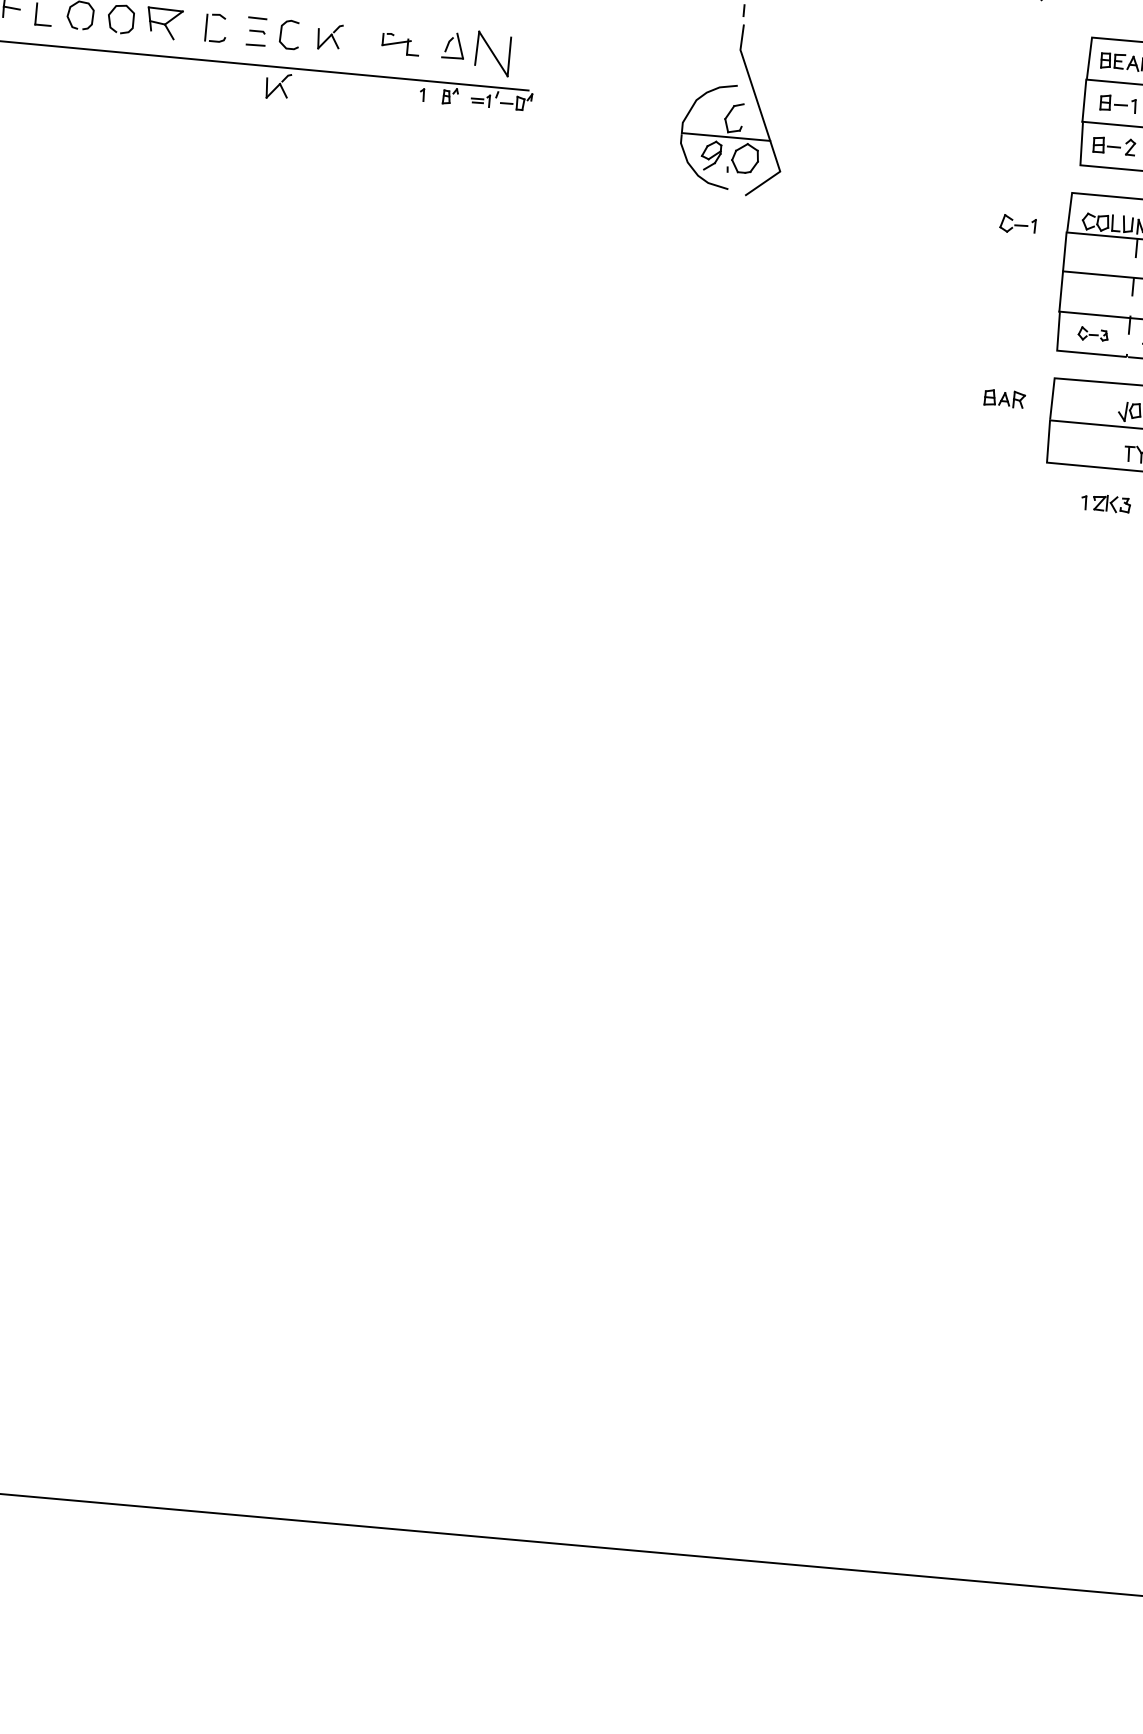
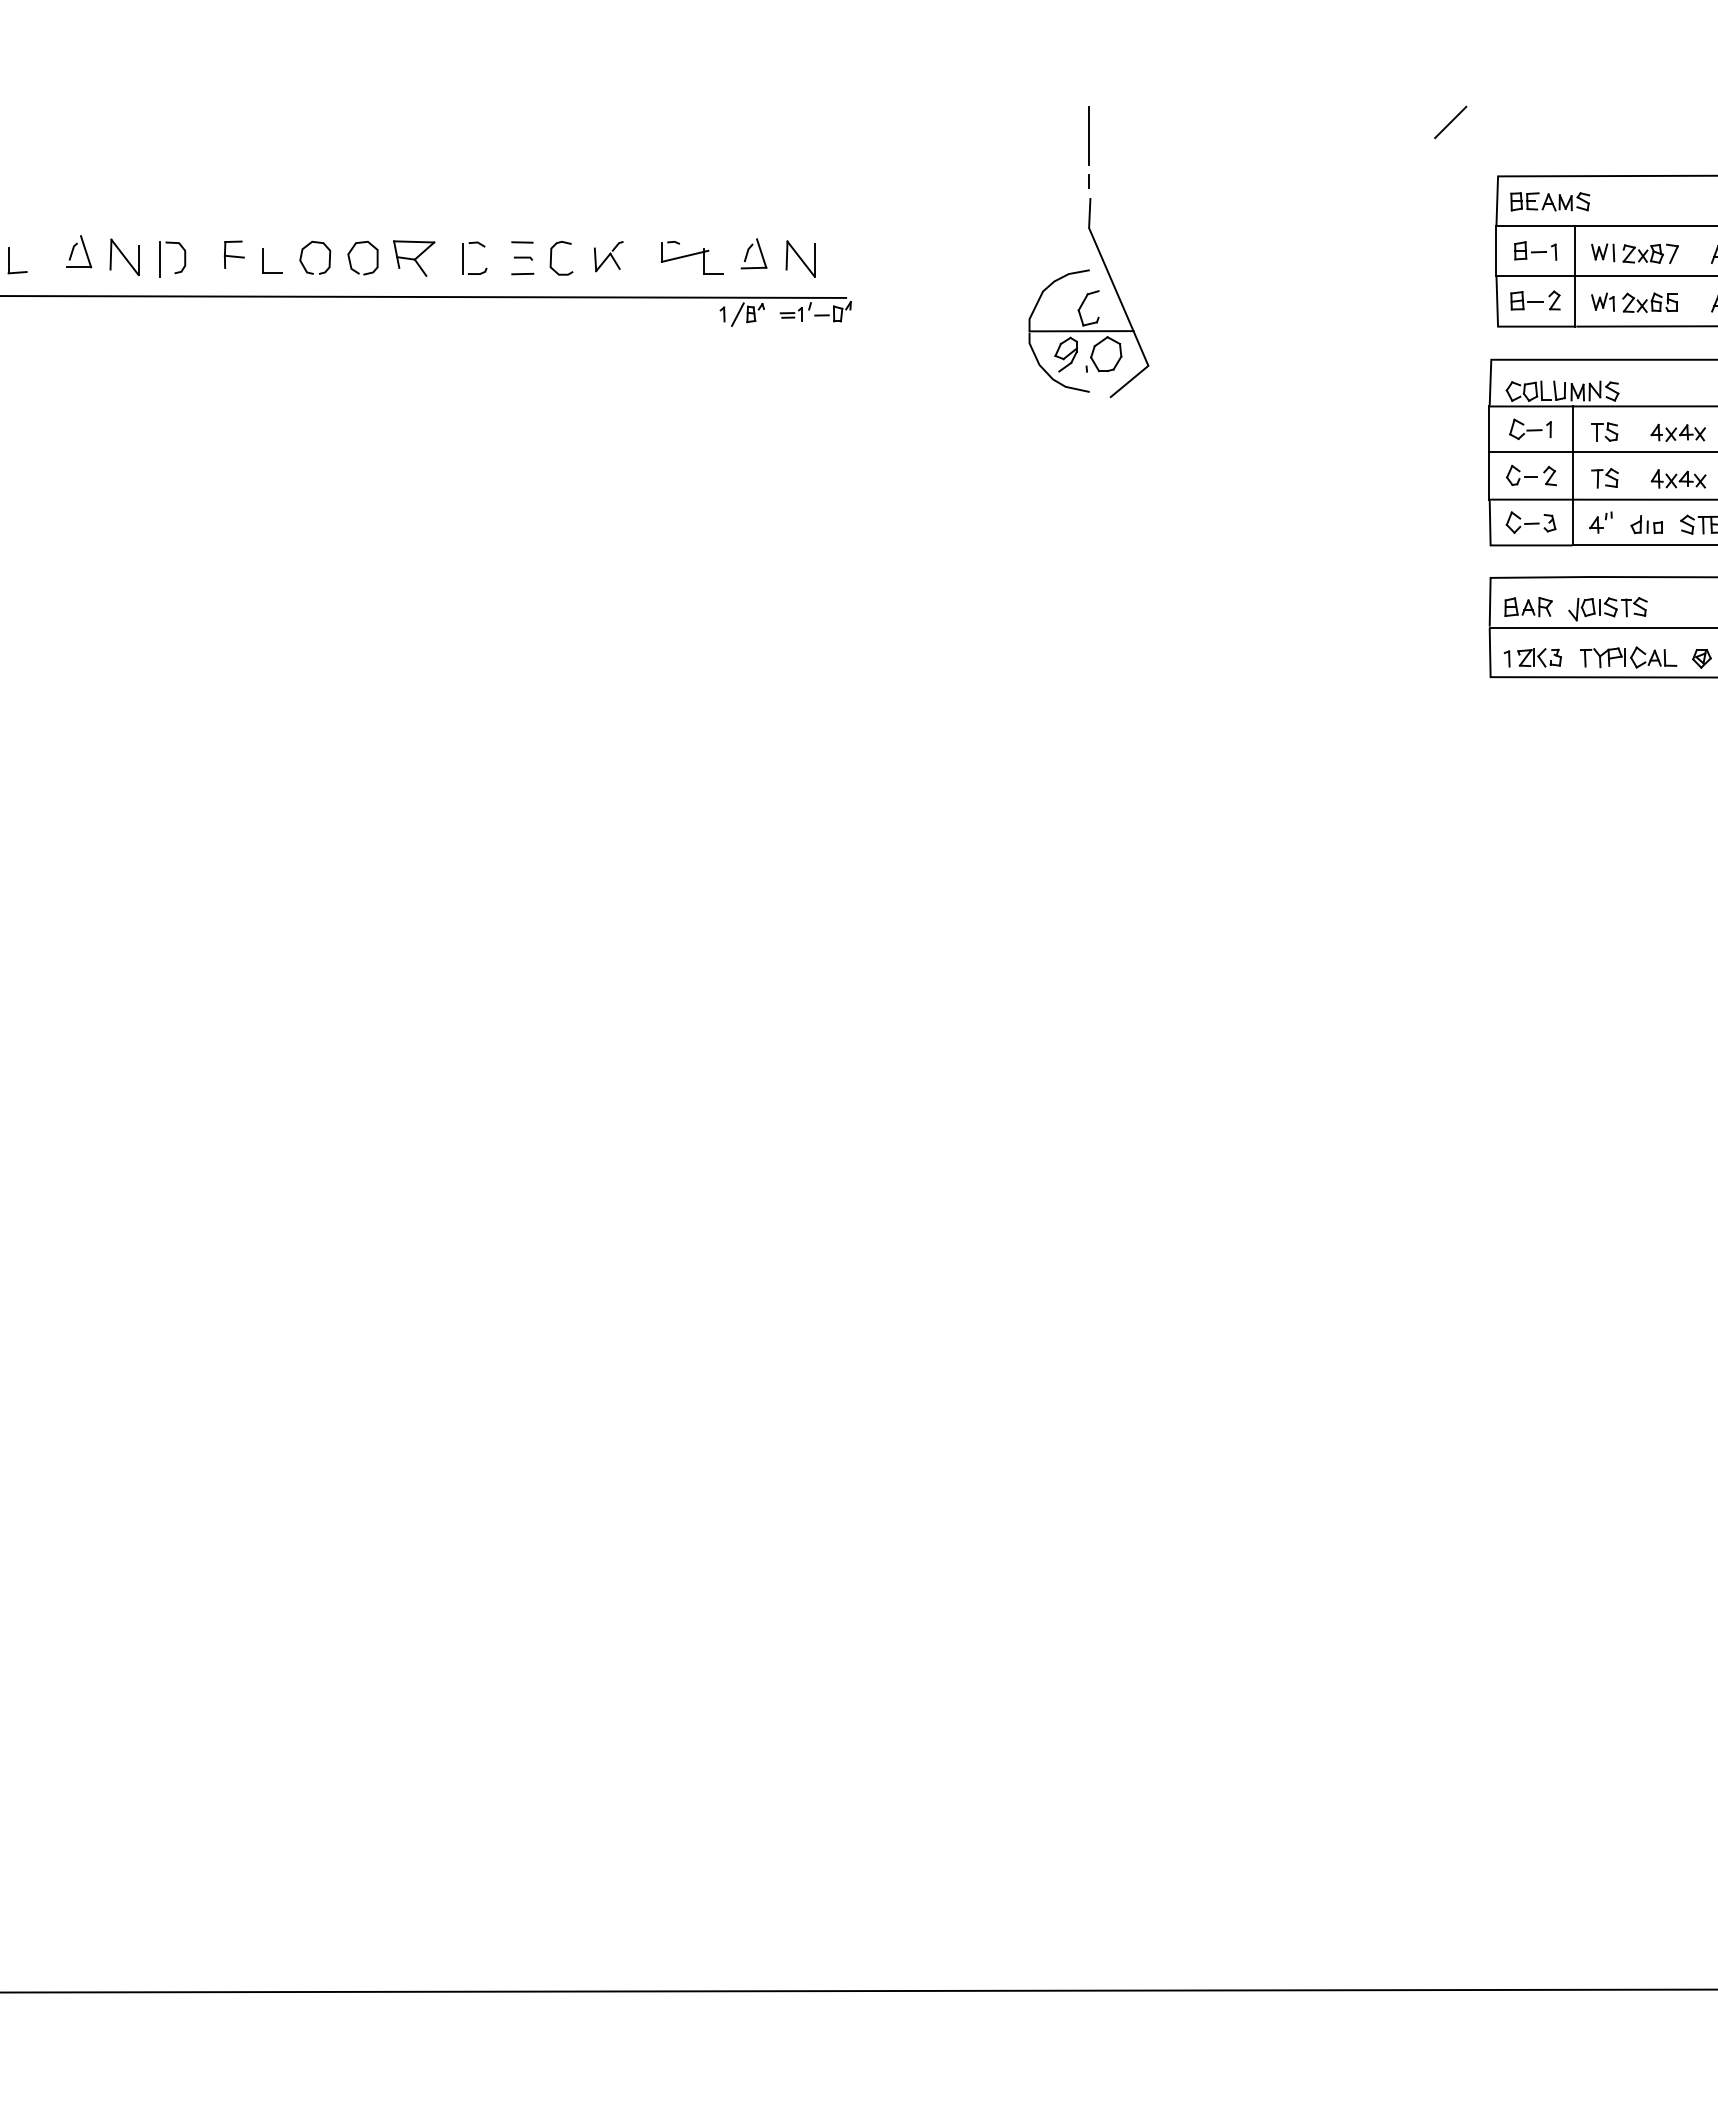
part: (400, 44) -> (691, 257), size x1.43
part: (492, 53) -> (800, 258), size x0.71
part: (278, 86) -> (553, 319), removed
line: (434, 96) -> (737, 314), added
part: (1017, 224) -> (1530, 429), moved
part: (1097, 294) -> (1531, 475), added
line: (1132, 298) -> (1572, 476), dashed -> solid
part: (1092, 334) -> (1530, 522), size x1.43
part: (1004, 399) -> (1528, 607), moved
part: (1105, 503) -> (1532, 657), moved

